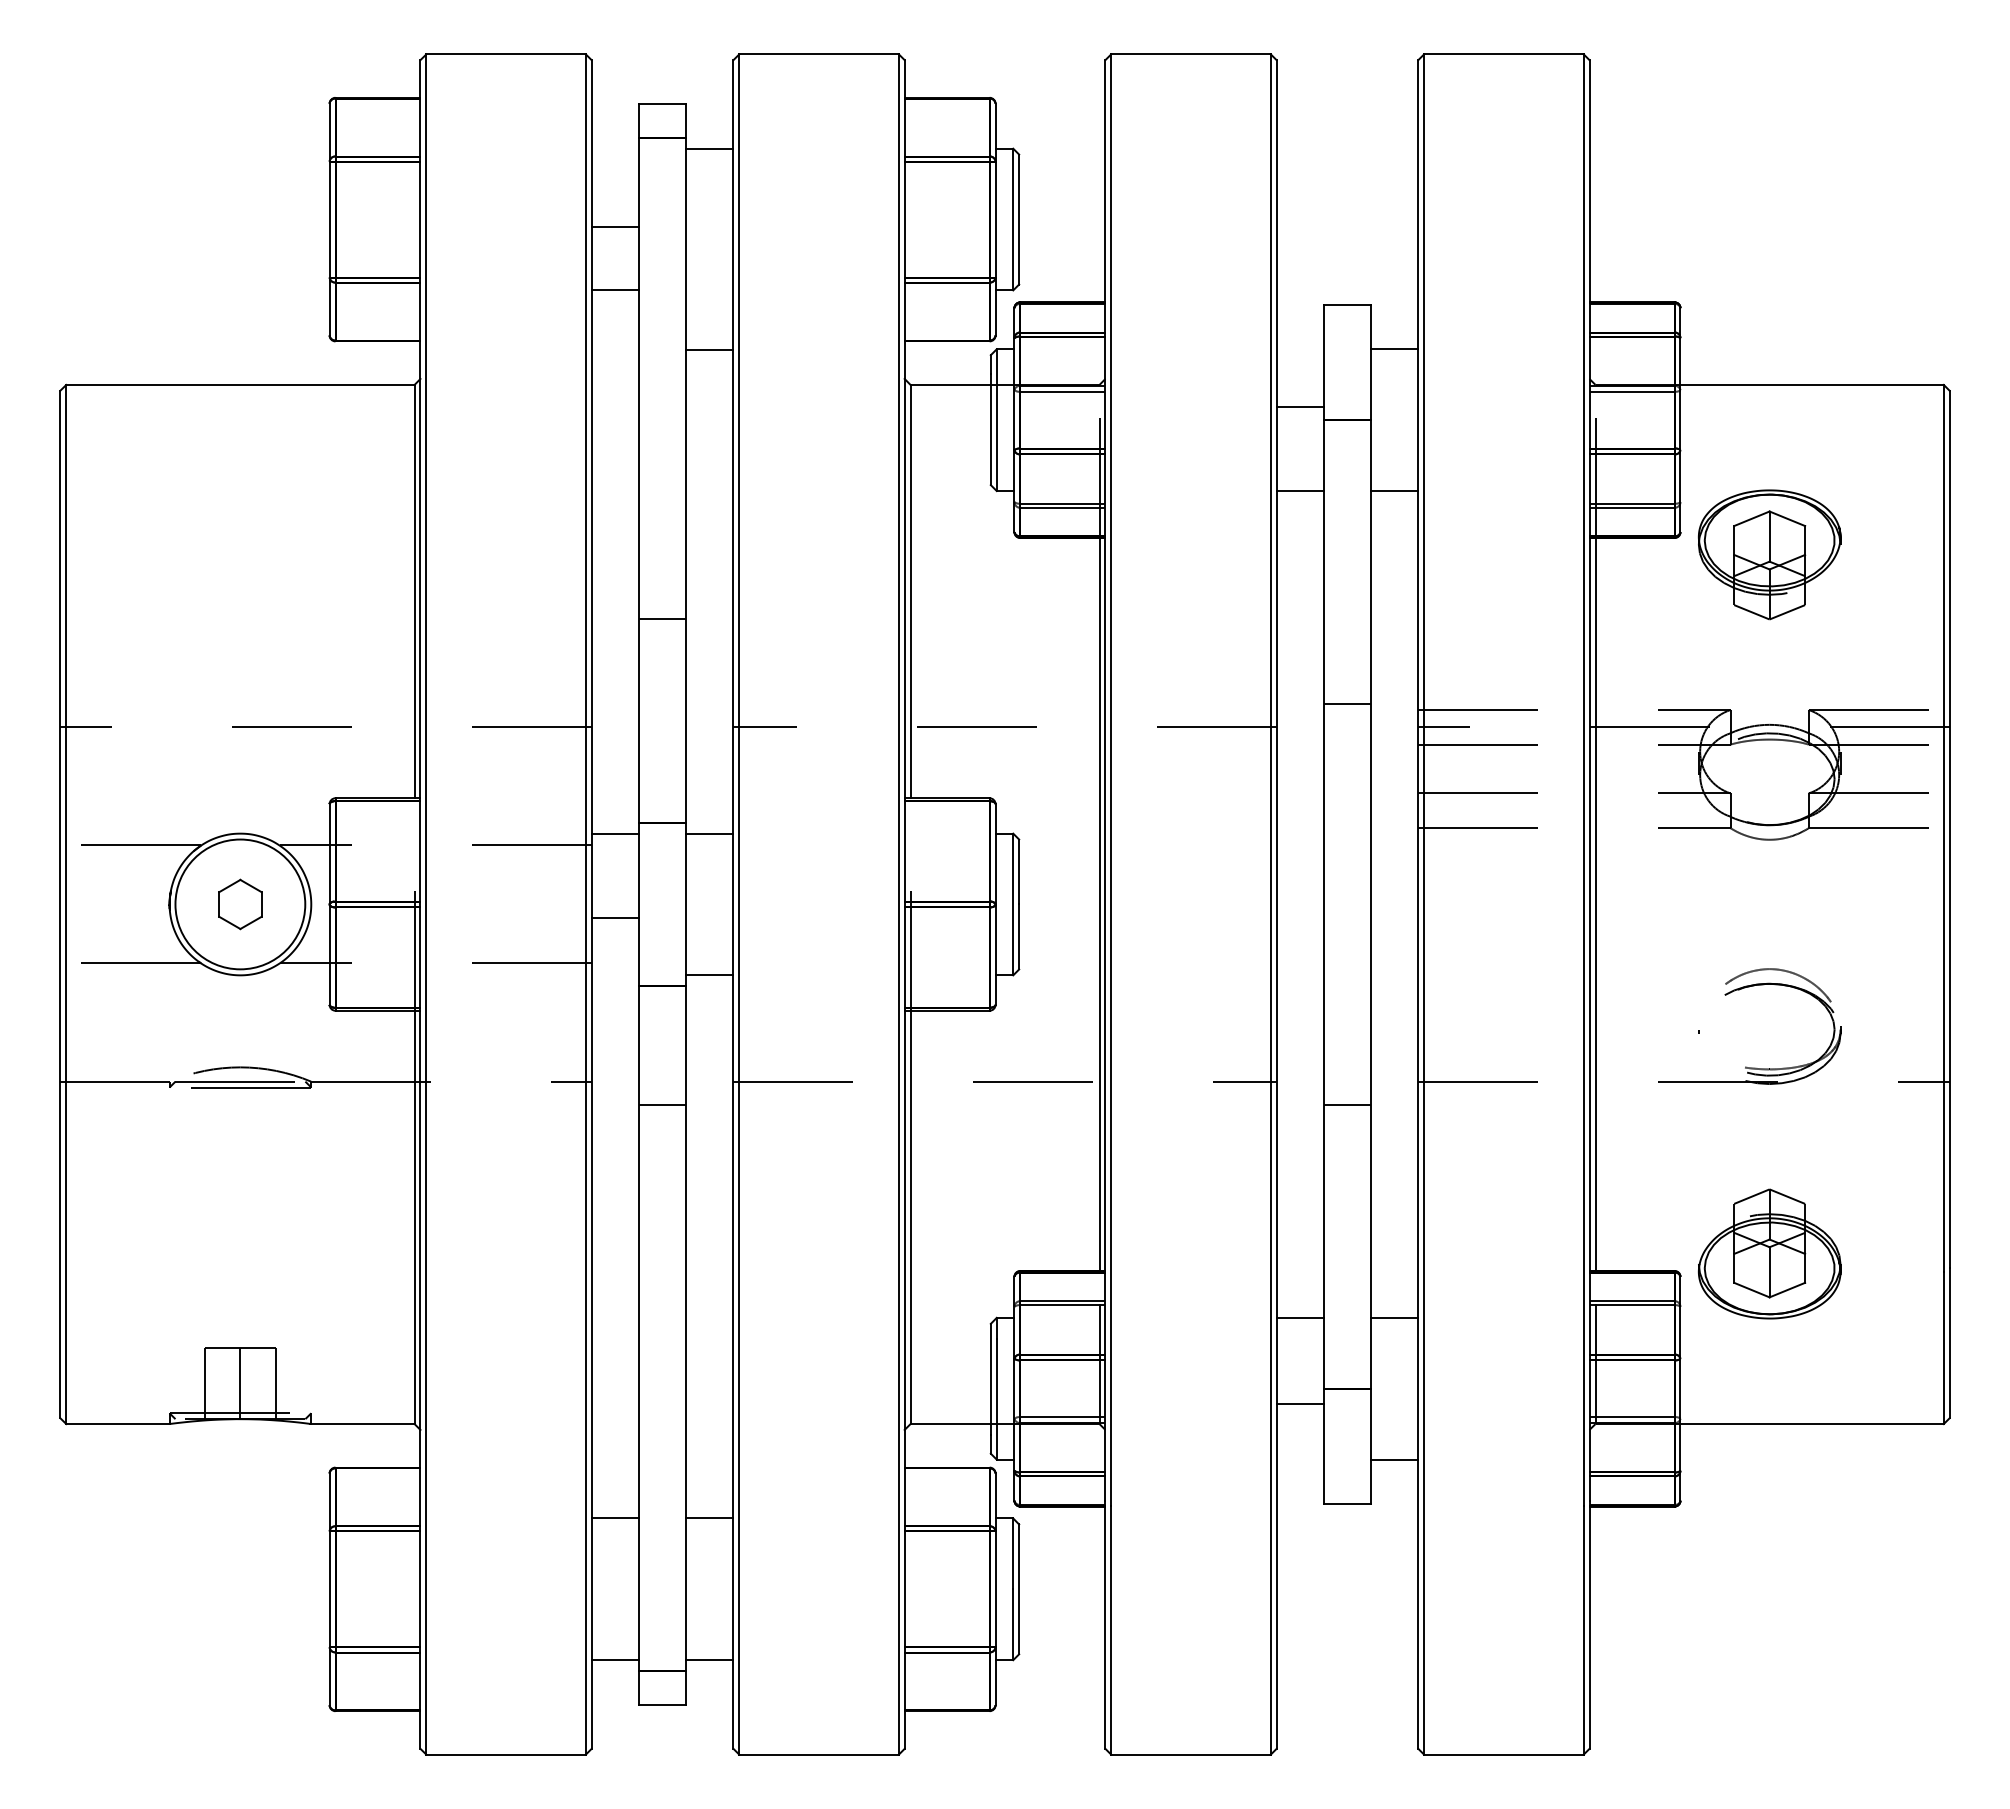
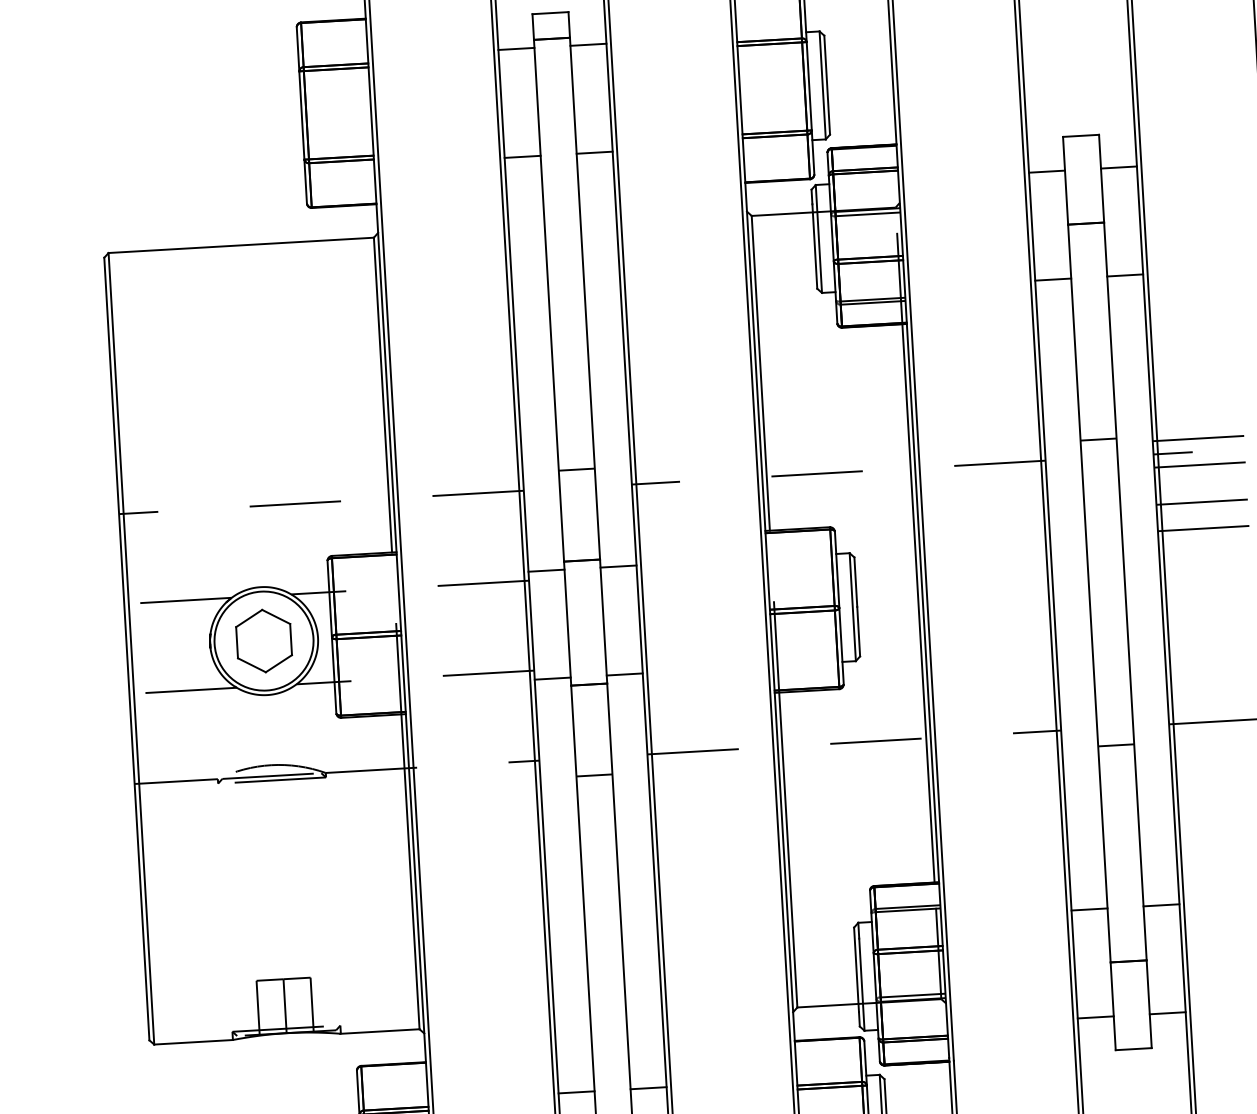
line: (614, 226) -> (515, 48), moved
line: (709, 350) -> (594, 152), moved
line: (1299, 407) -> (1046, 171), moved
line: (662, 618) -> (576, 469), moved
part: (240, 904) -> (264, 641), size x1.67
line: (614, 918) -> (552, 678), moved
line: (1299, 1403) -> (1095, 1017), moved

